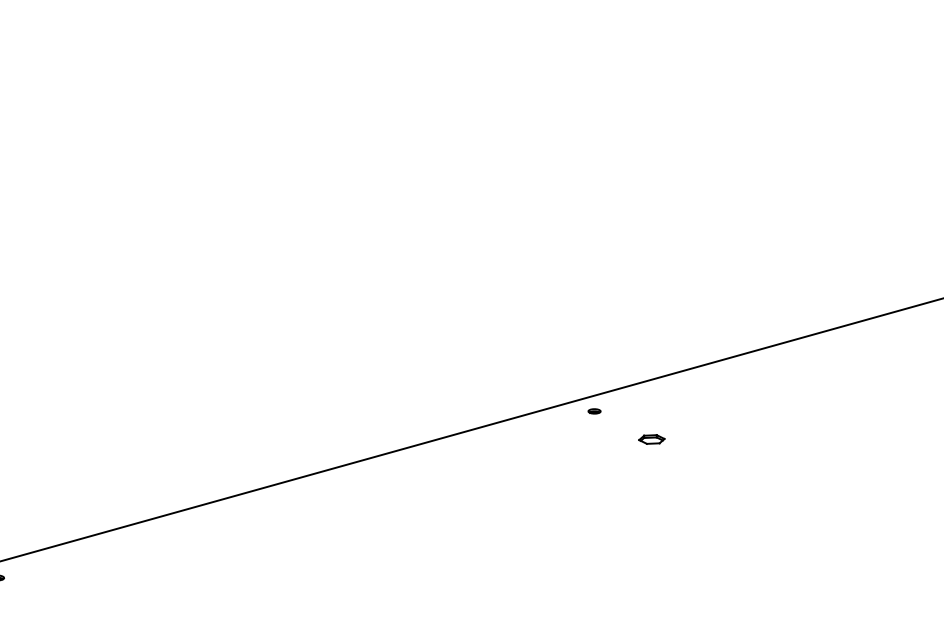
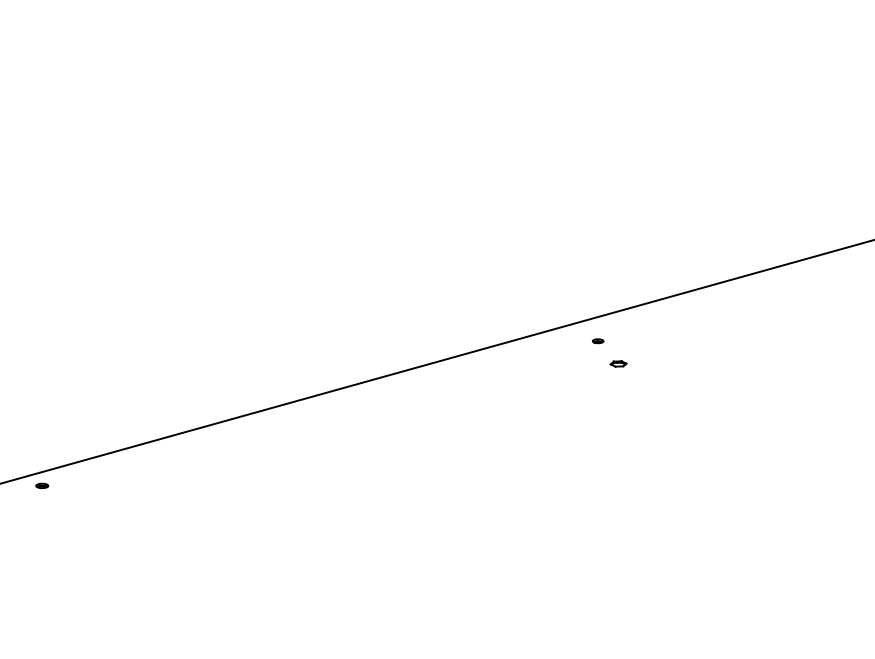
part: (594, 411) -> (598, 341), moved
part: (651, 438) -> (618, 363), size x0.7

